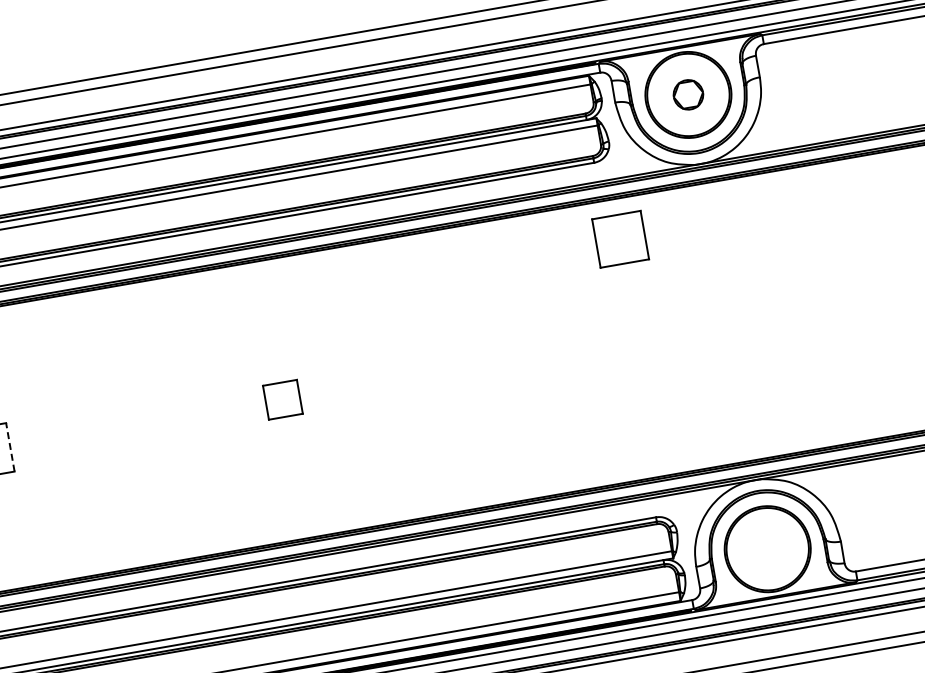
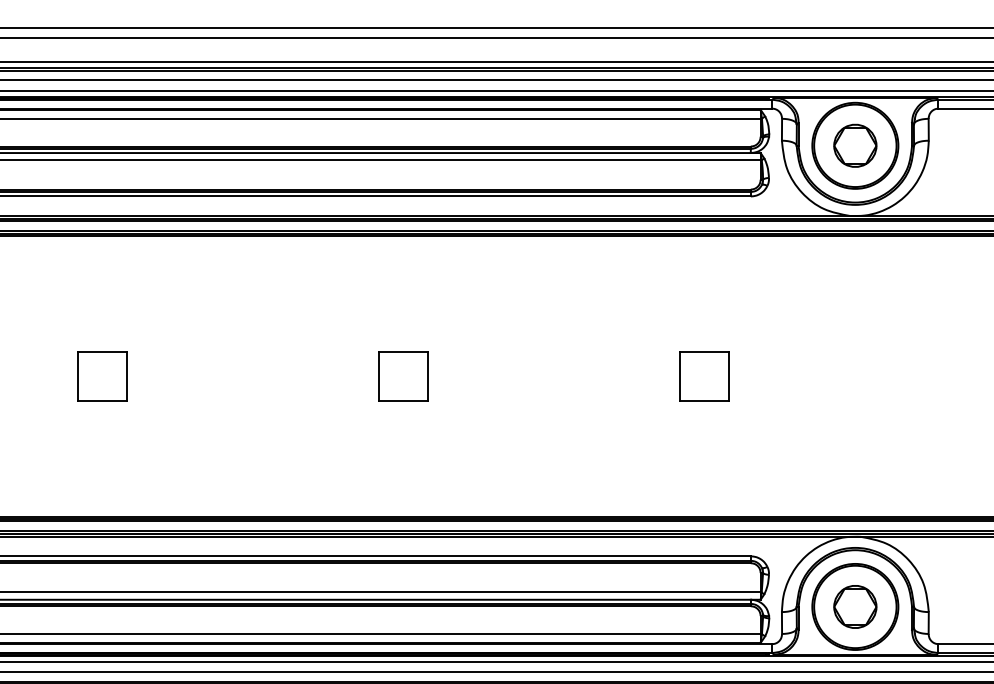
part: (688, 94) -> (855, 145), size x1.43
part: (620, 239) -> (704, 376), moved
part: (282, 399) -> (403, 376), size x1.43
line: (10, 447) -> (126, 376), dashed -> solid
part: (767, 548) -> (855, 606), added

